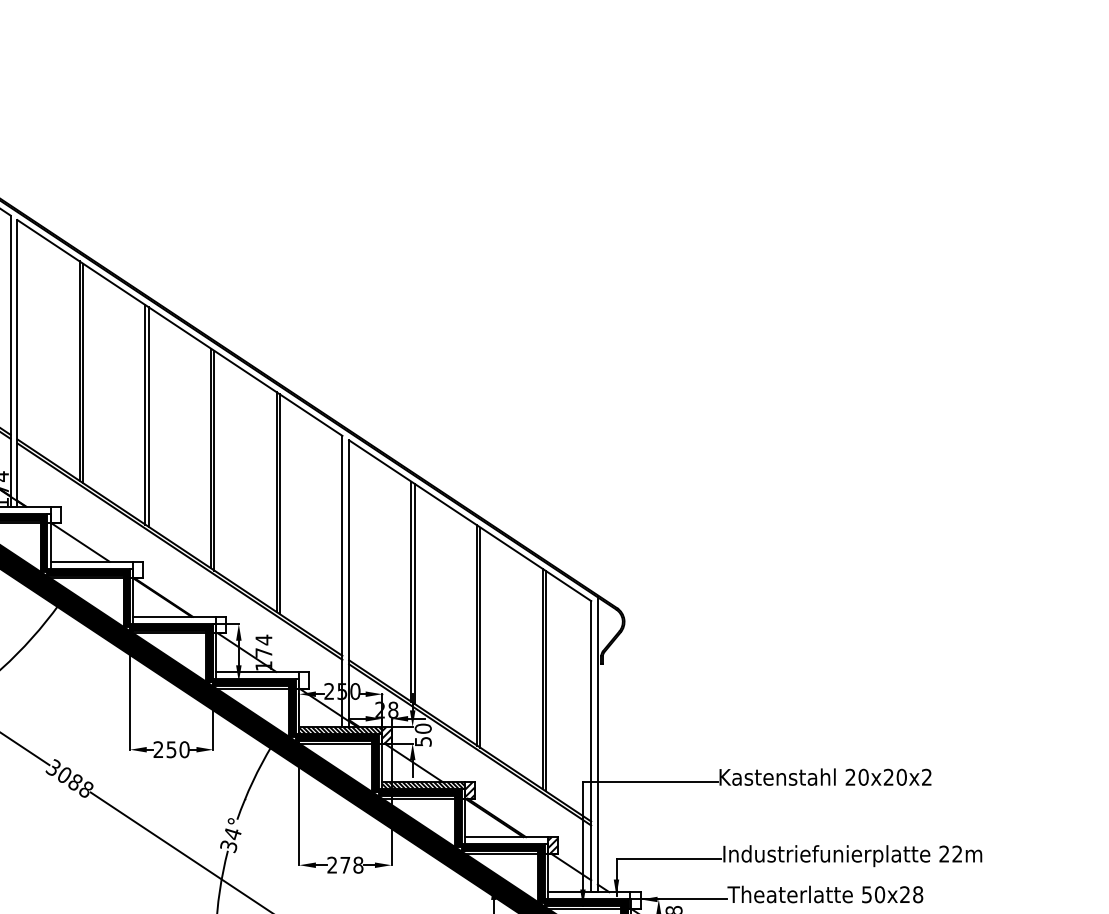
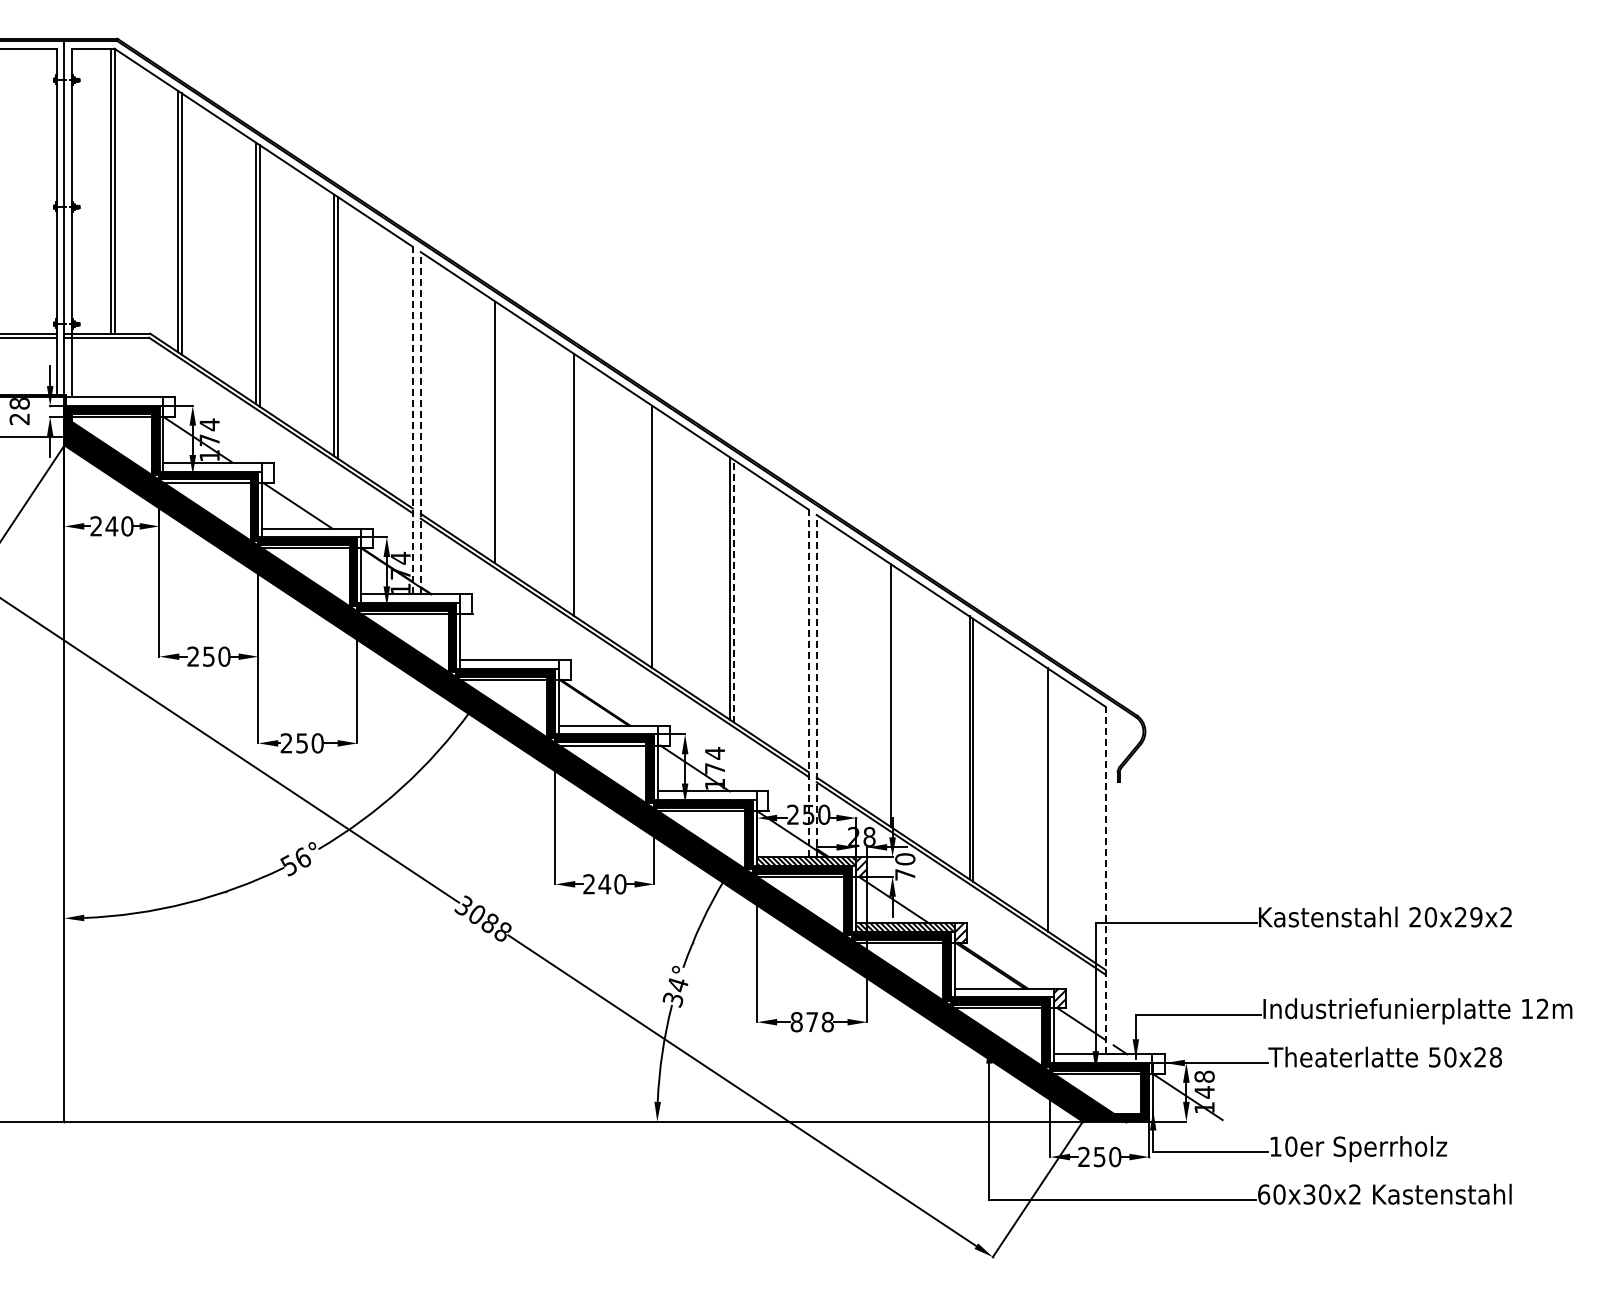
line: (10, 361) -> (412, 420), solid -> dashed
line: (17, 362) -> (420, 422), solid -> dashed
line: (83, 373) -> (499, 435), removed
line: (148, 417) -> (577, 487), removed
line: (214, 460) -> (655, 539), removed
line: (280, 503) -> (734, 590), solid -> dashed
line: (80, 542) -> (496, 637), removed
line: (342, 581) -> (808, 683), solid -> dashed
line: (348, 583) -> (816, 685), solid -> dashed
line: (415, 594) -> (895, 698), removed
line: (545, 681) -> (1051, 802), removed
text: (423, 741) -> (905, 874), 50 -> 70
line: (597, 744) -> (1113, 878), removed
line: (591, 746) -> (1105, 880), solid -> dashed
text: (171, 749) -> (604, 884), 250 -> 240
text: (901, 777) -> (1476, 917), 20x20x2 -> 20x29x2
text: (943, 853) -> (1526, 1008), 22m -> 12m
text: (332, 865) -> (796, 1022), 278 -> 878

